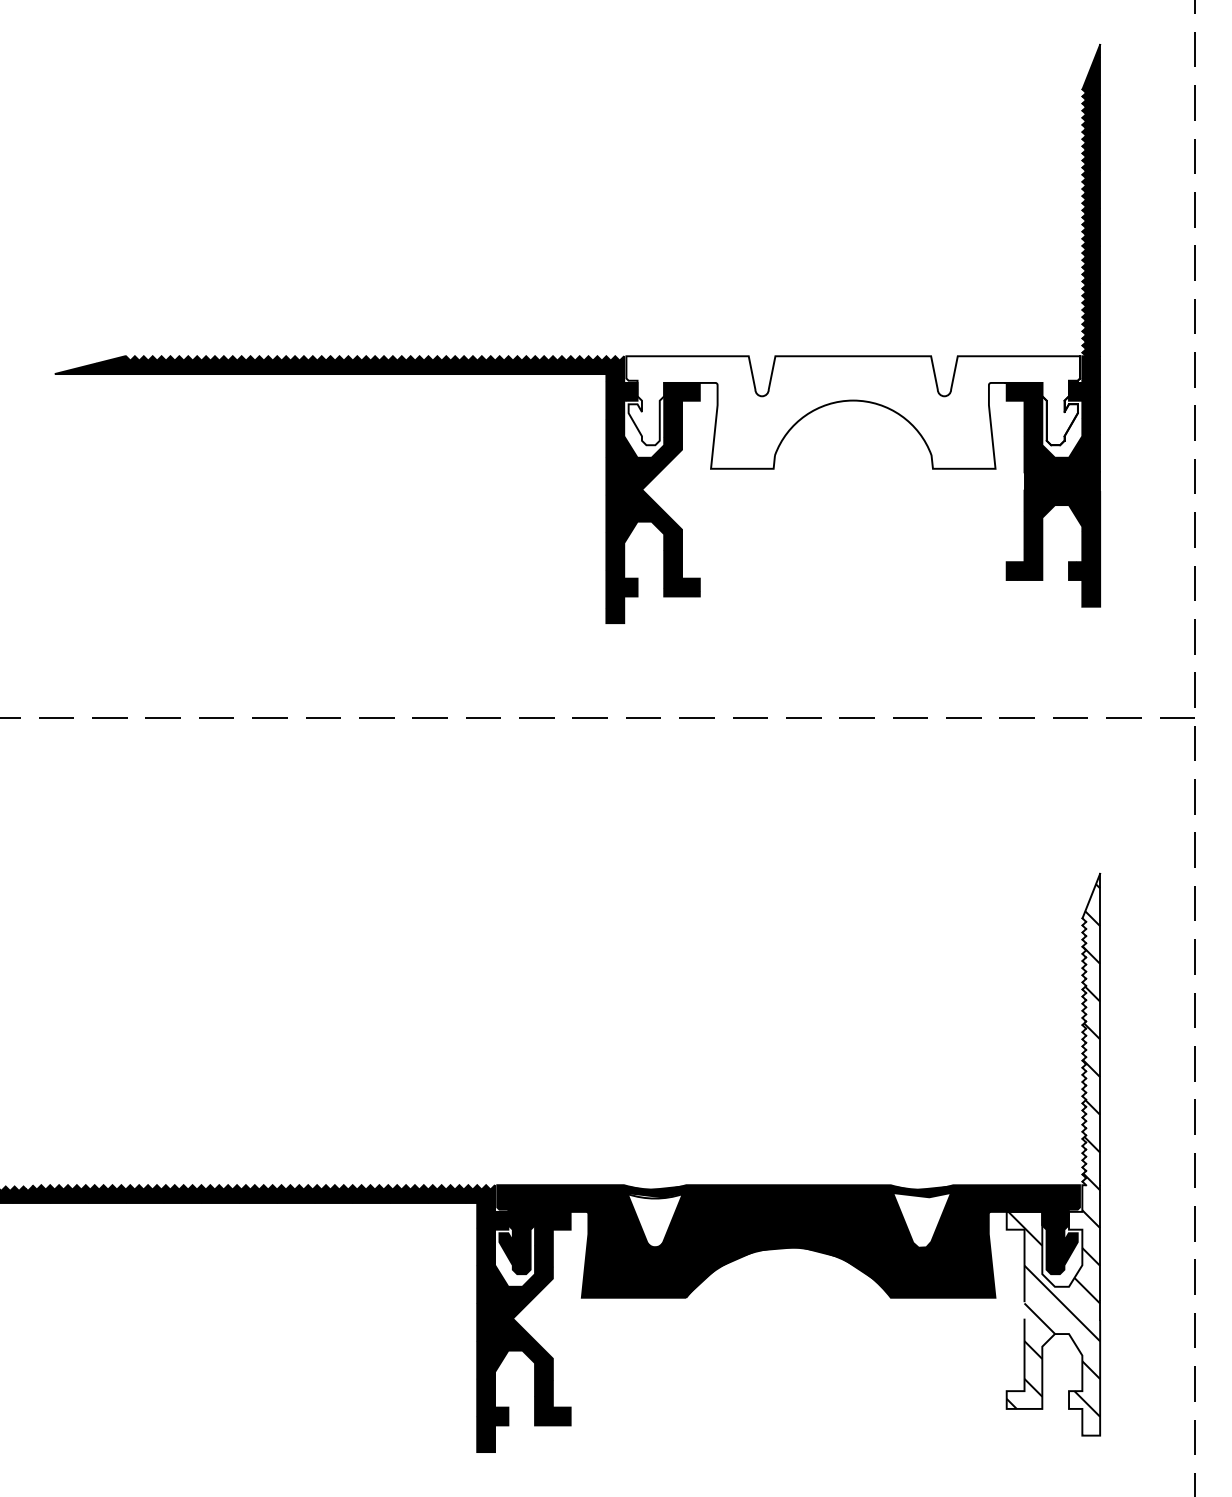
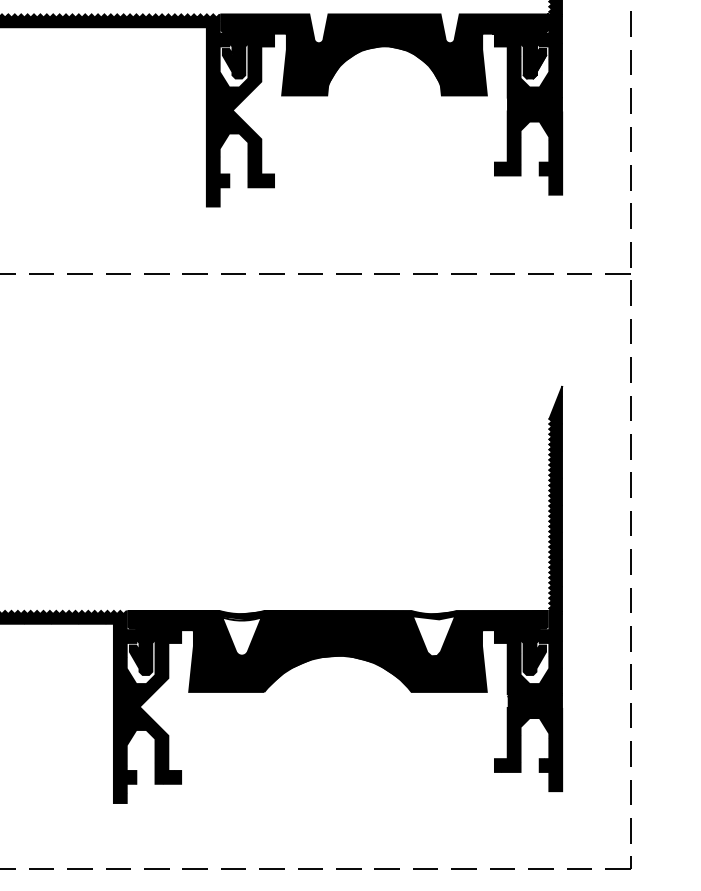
fill: (853, 412) -> (384, 54), added
fill: (1053, 1154) -> (528, 588), added

